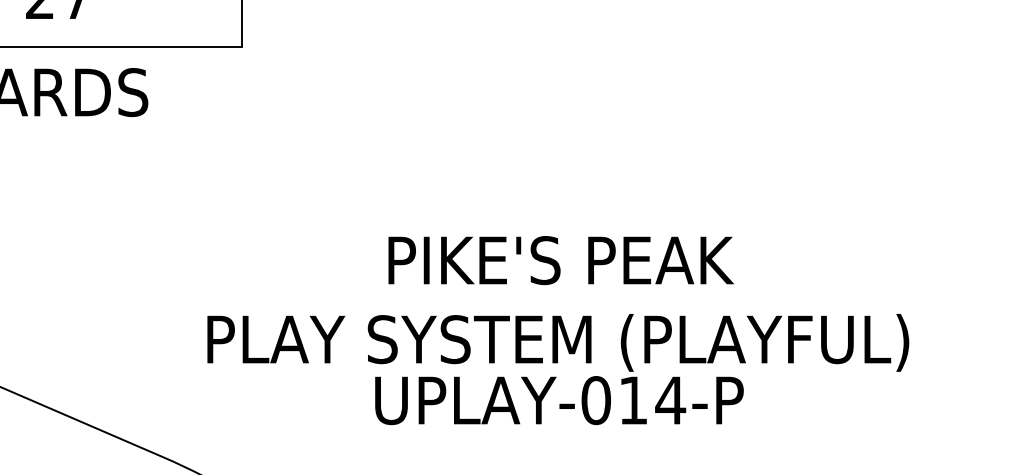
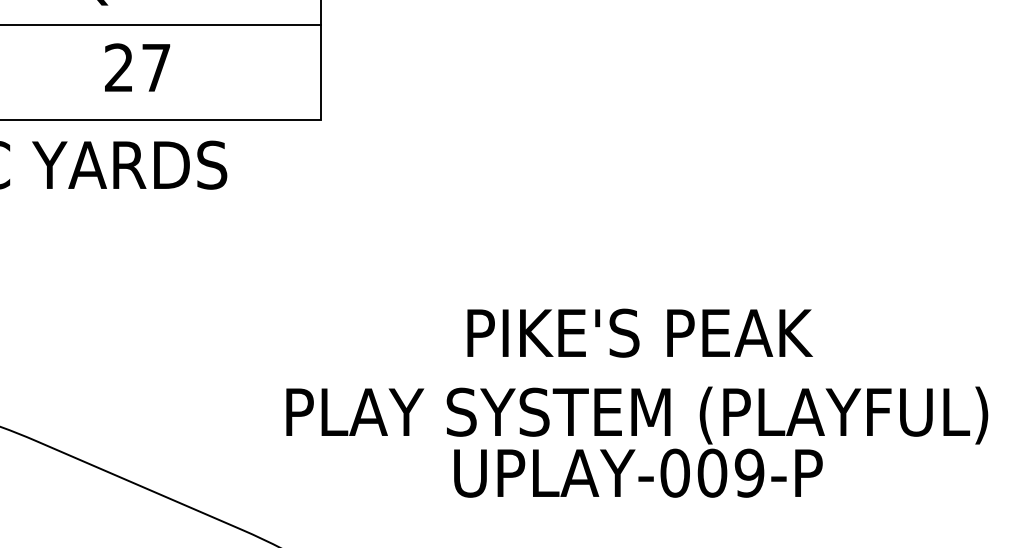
text: (652, 399) -> (731, 472), UPLAY-014-P -> UPLAY-009-P

